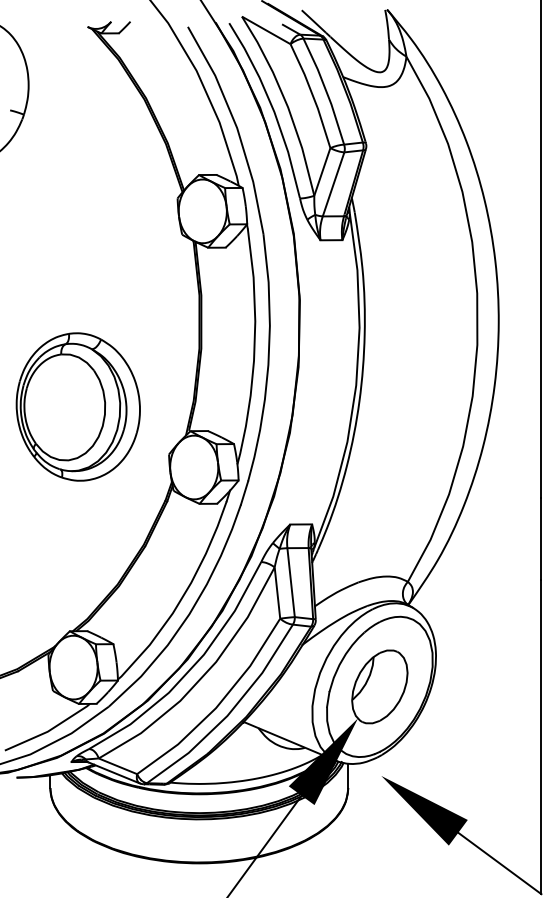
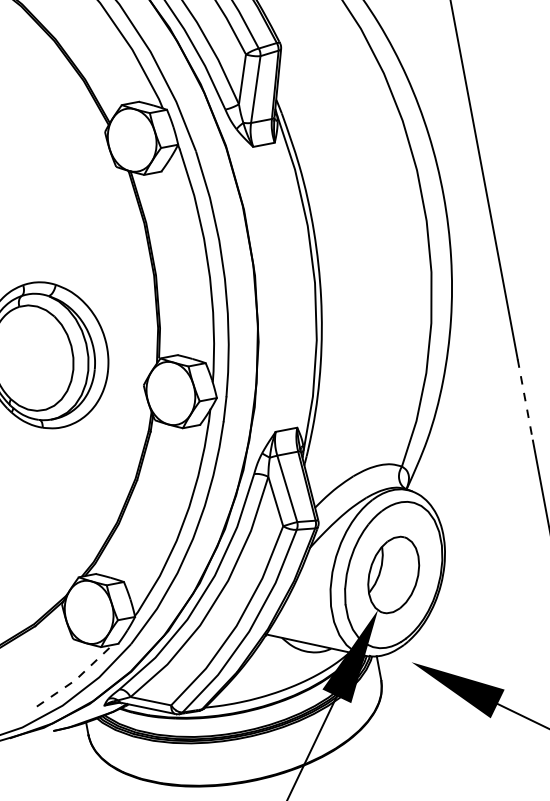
line: (541, 539) -> (525, 400), solid -> dashed
line: (49, 730) -> (77, 678), solid -> dashed

